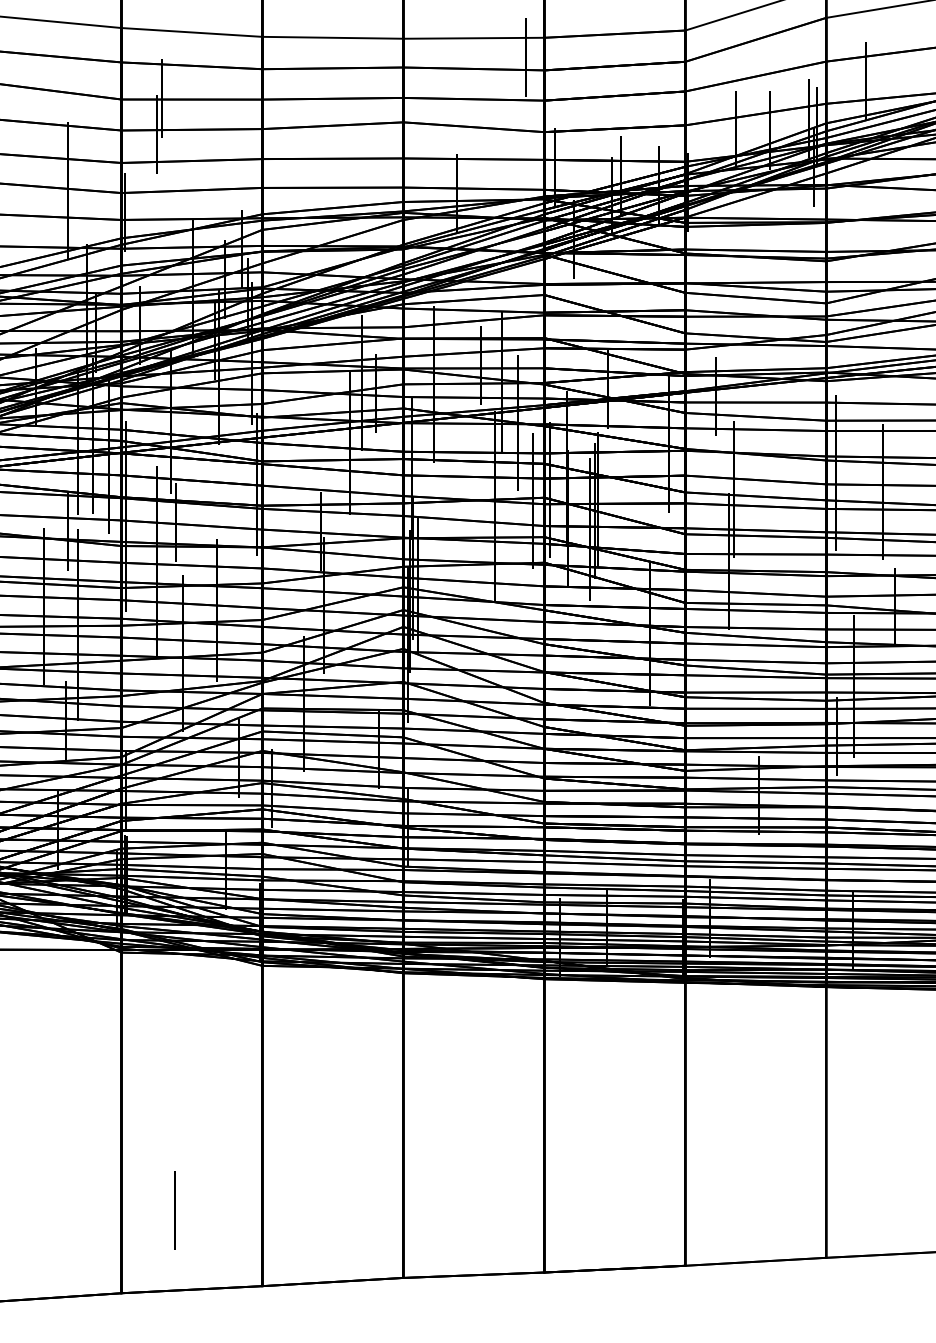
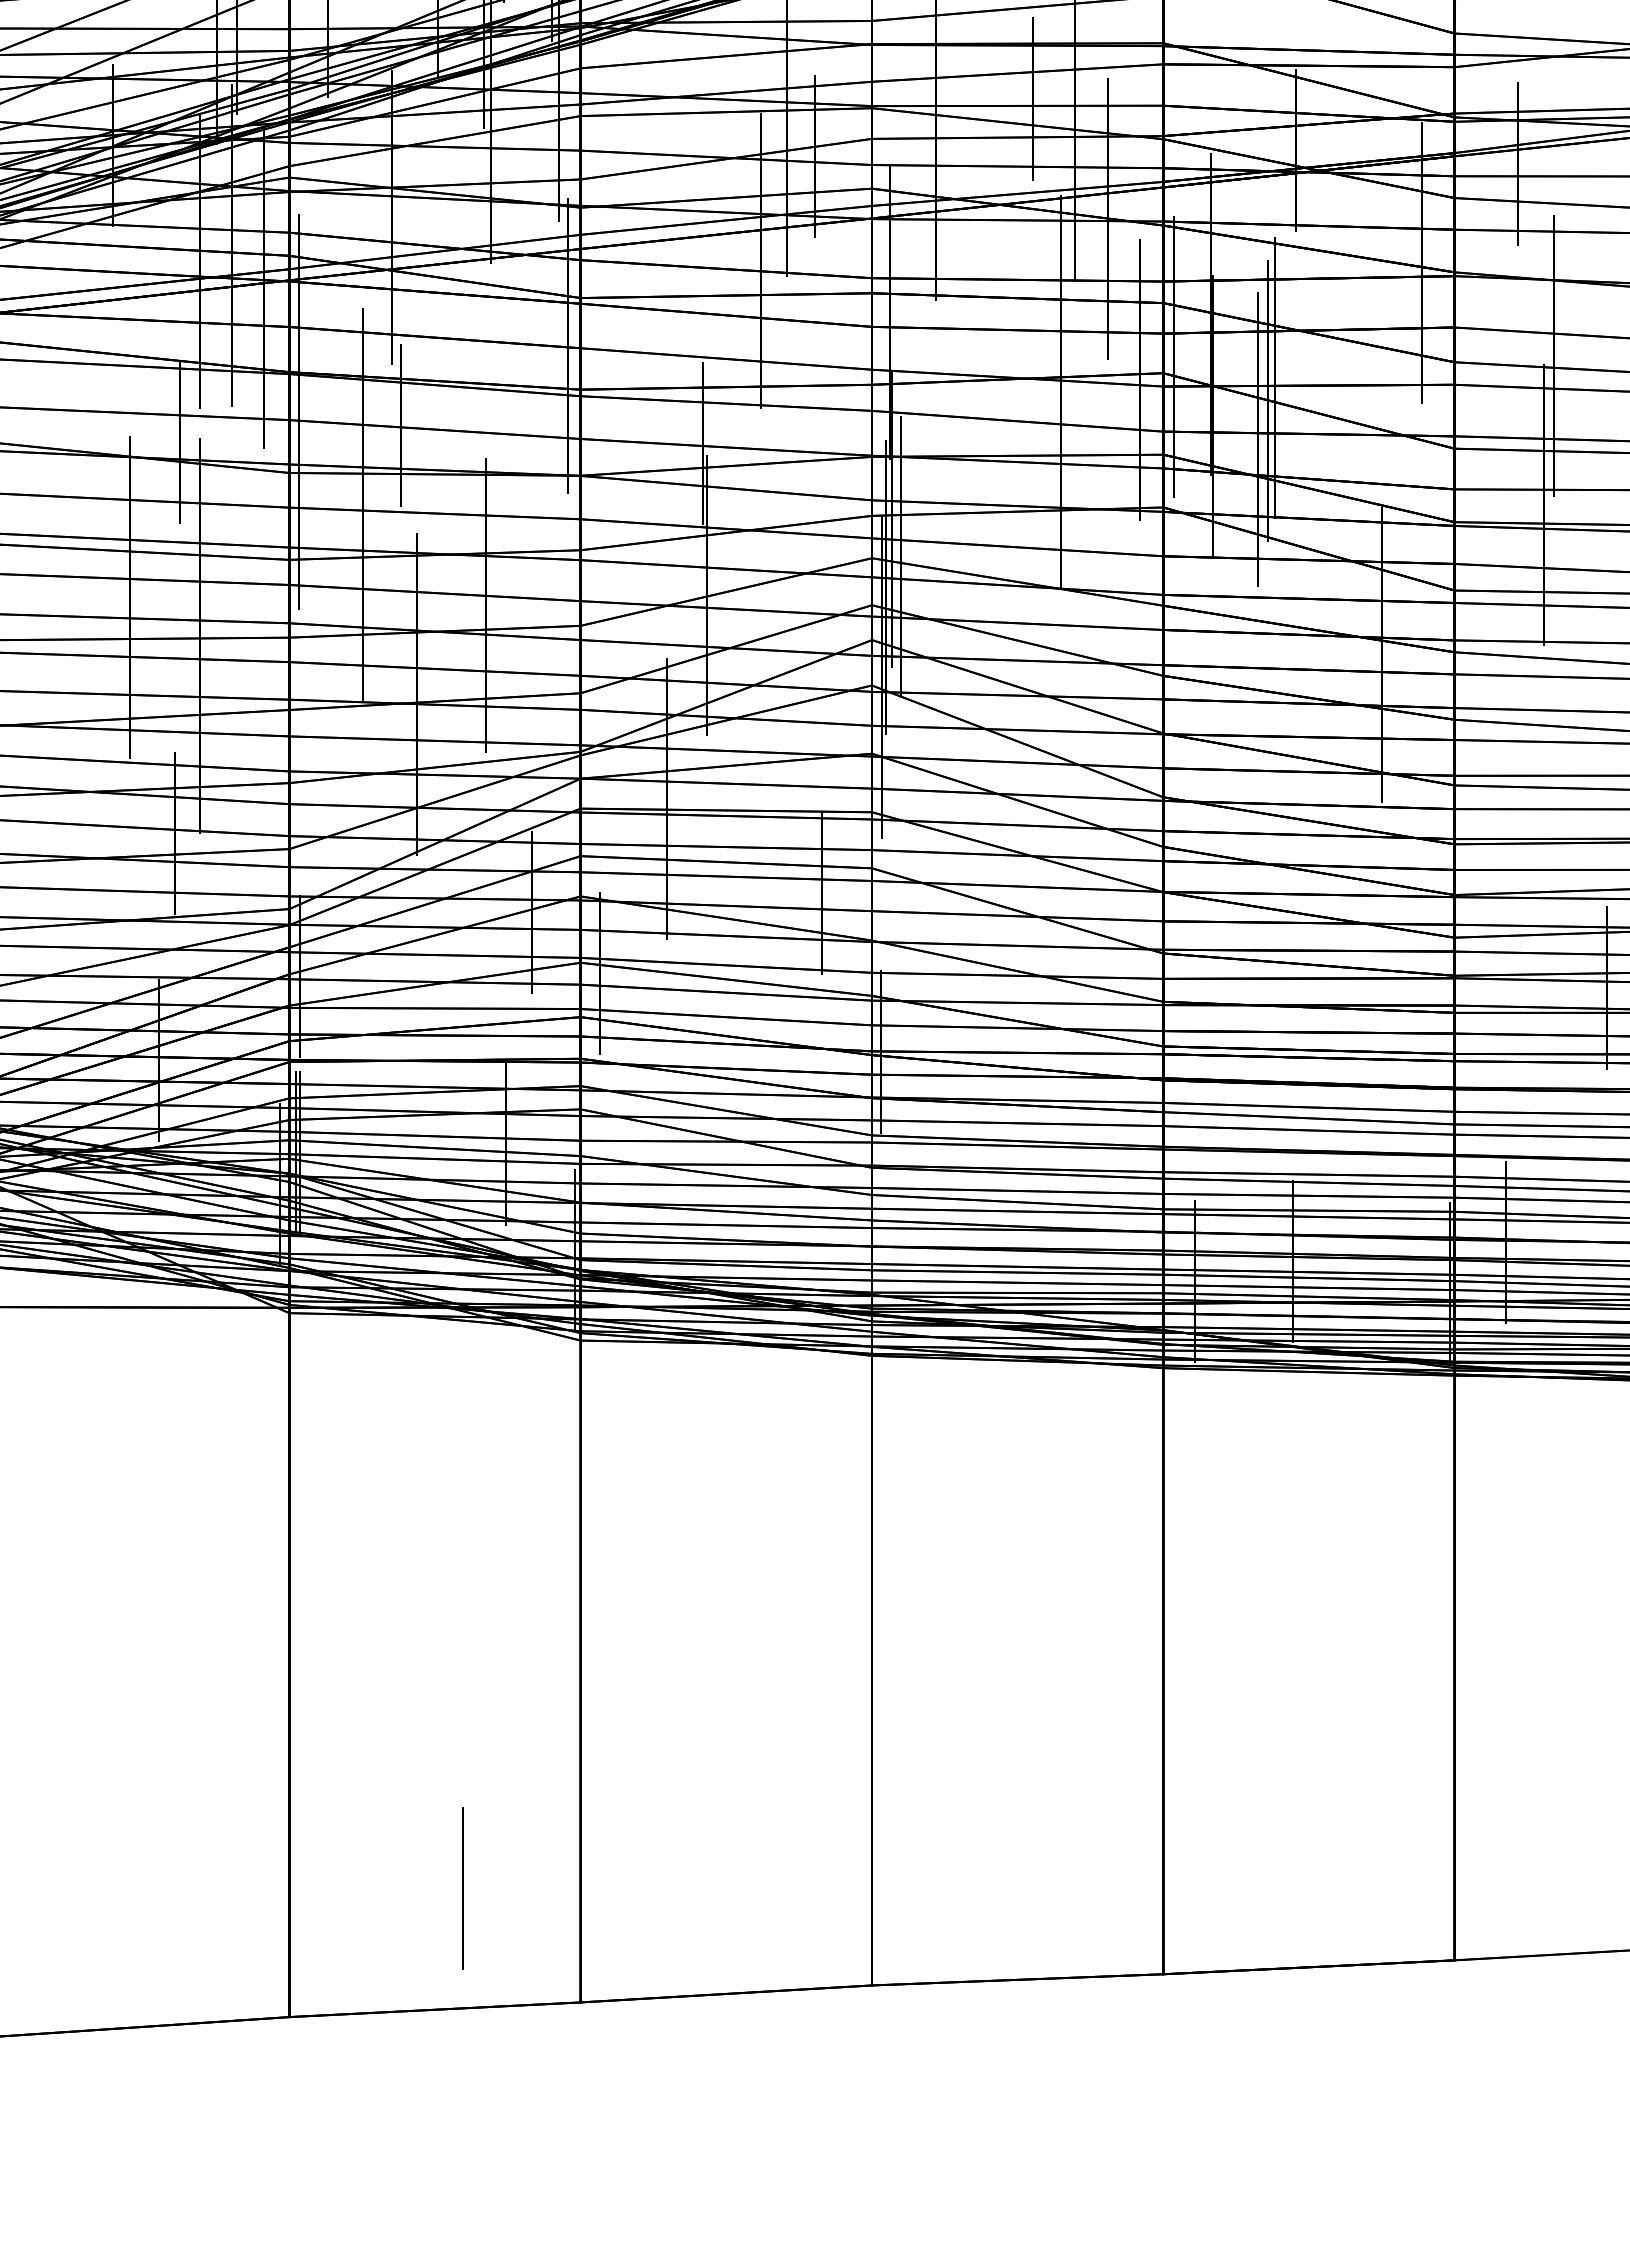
line: (174, 1210) -> (463, 1889), moved

